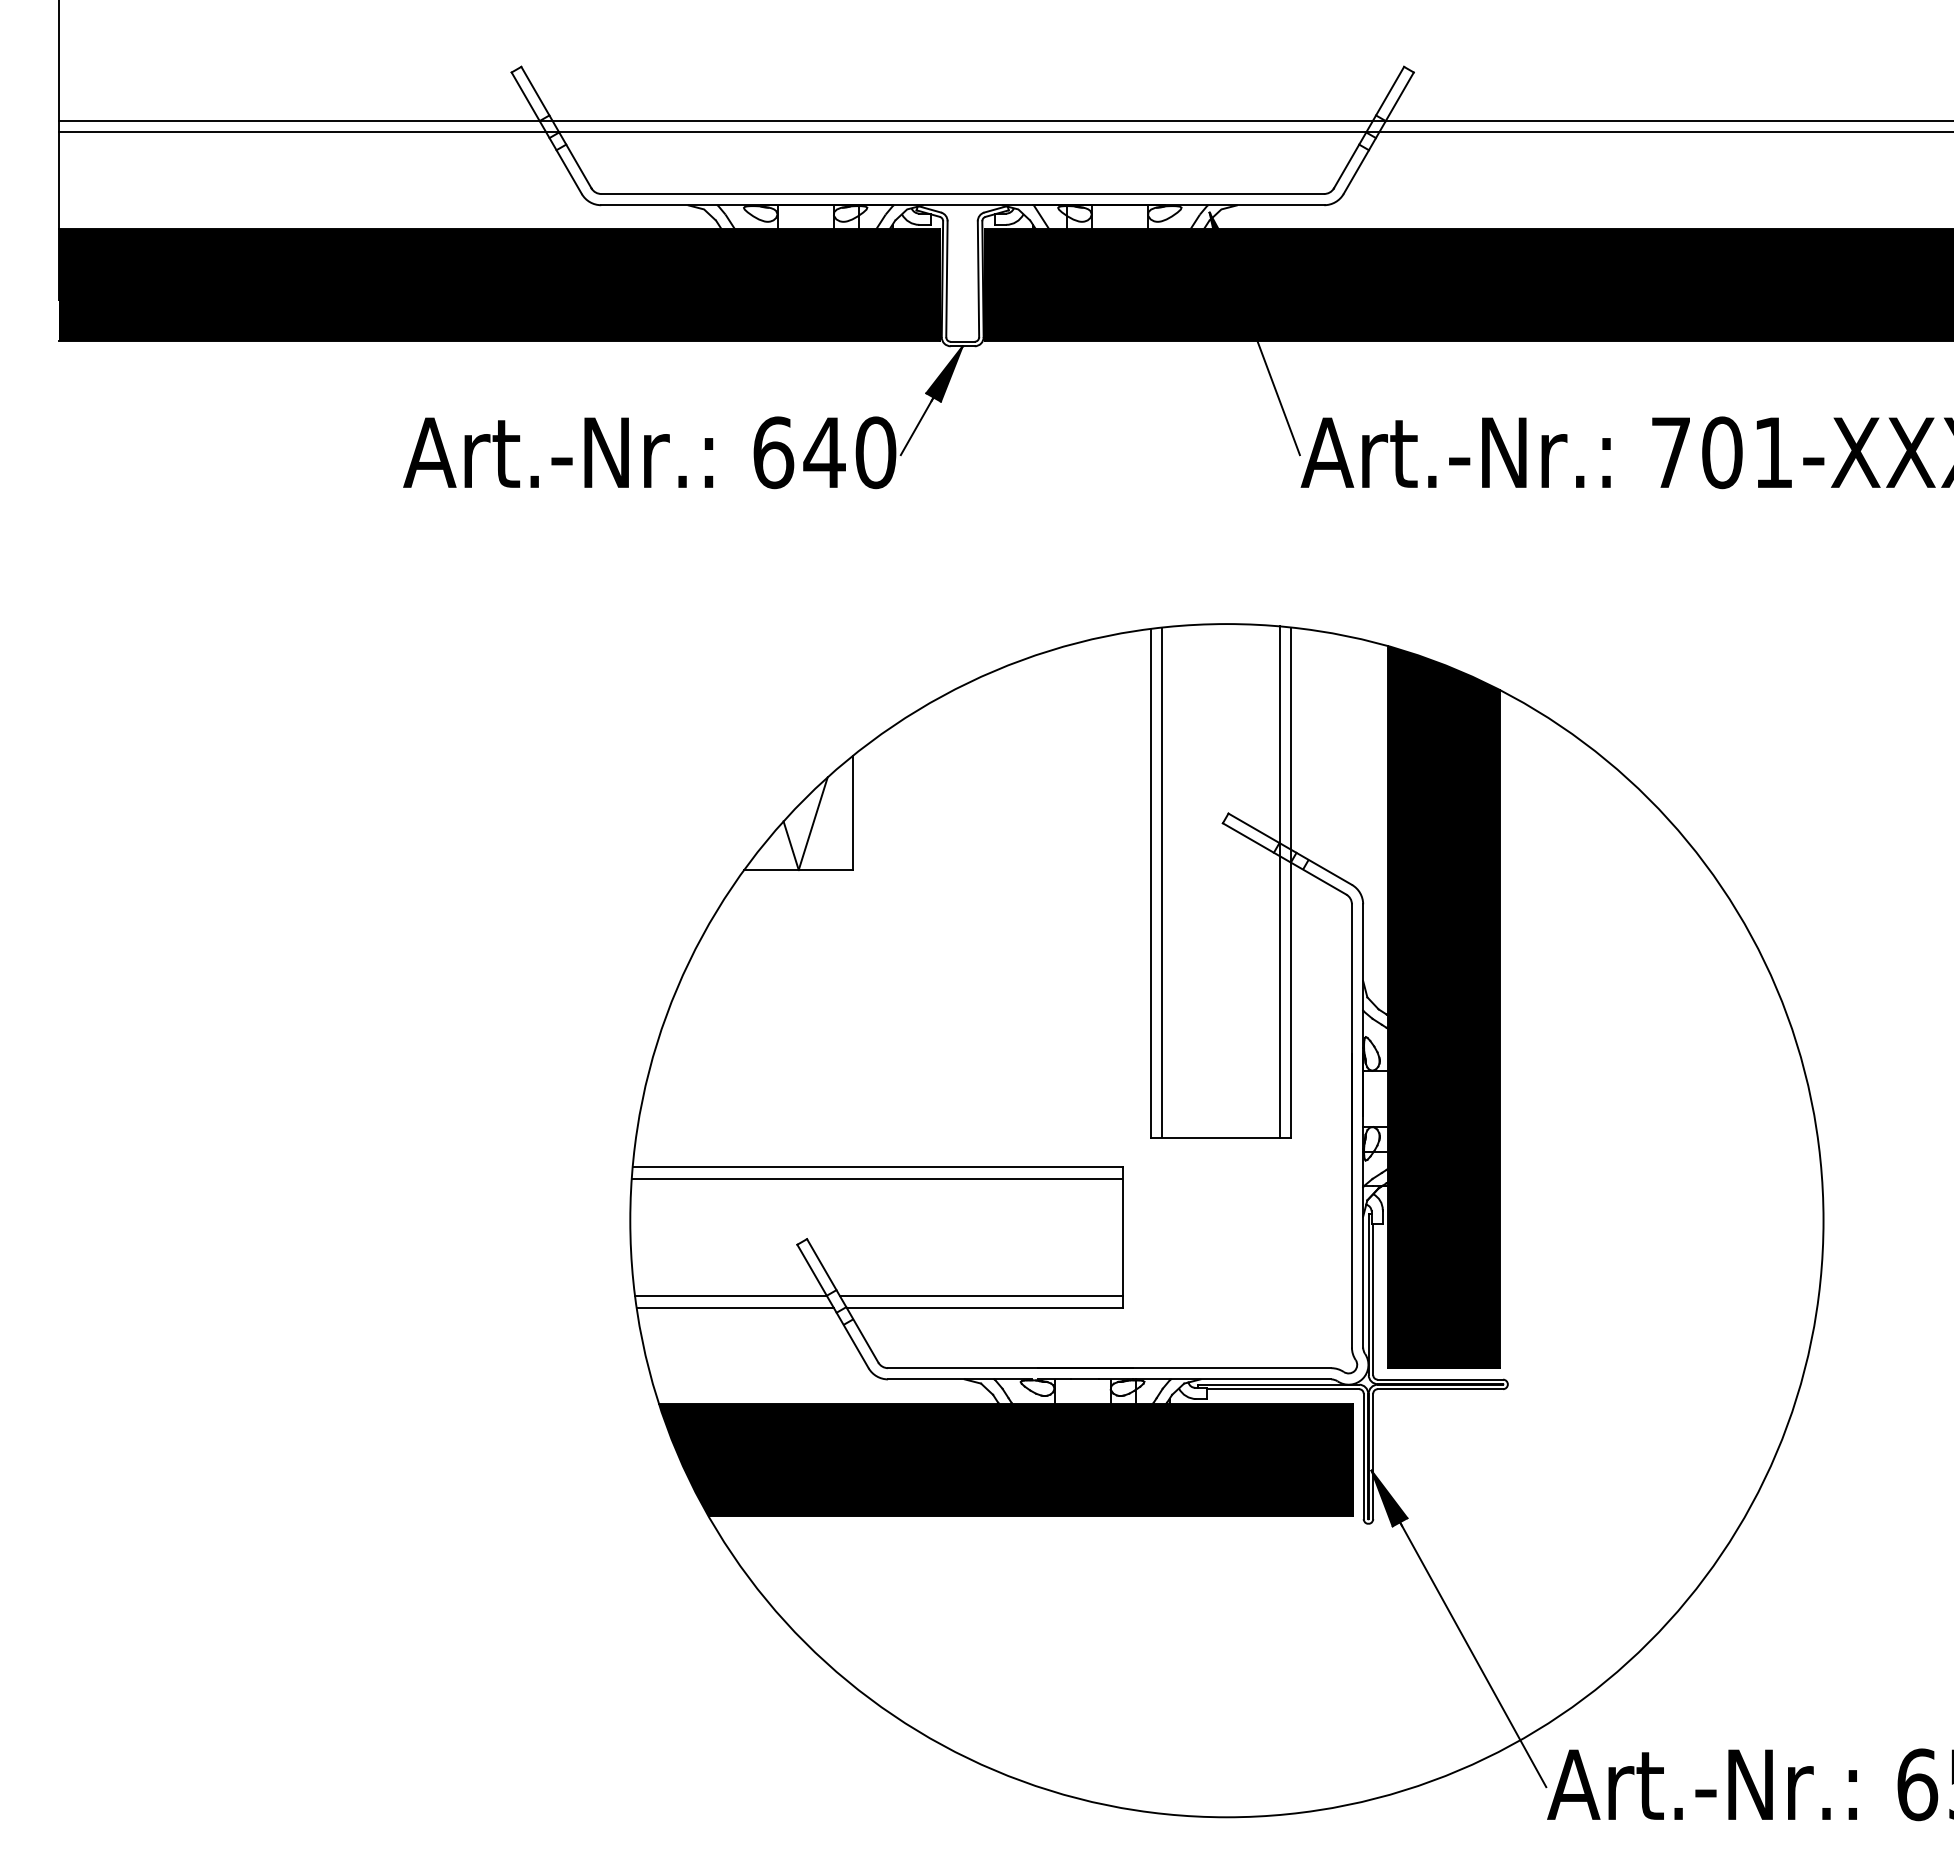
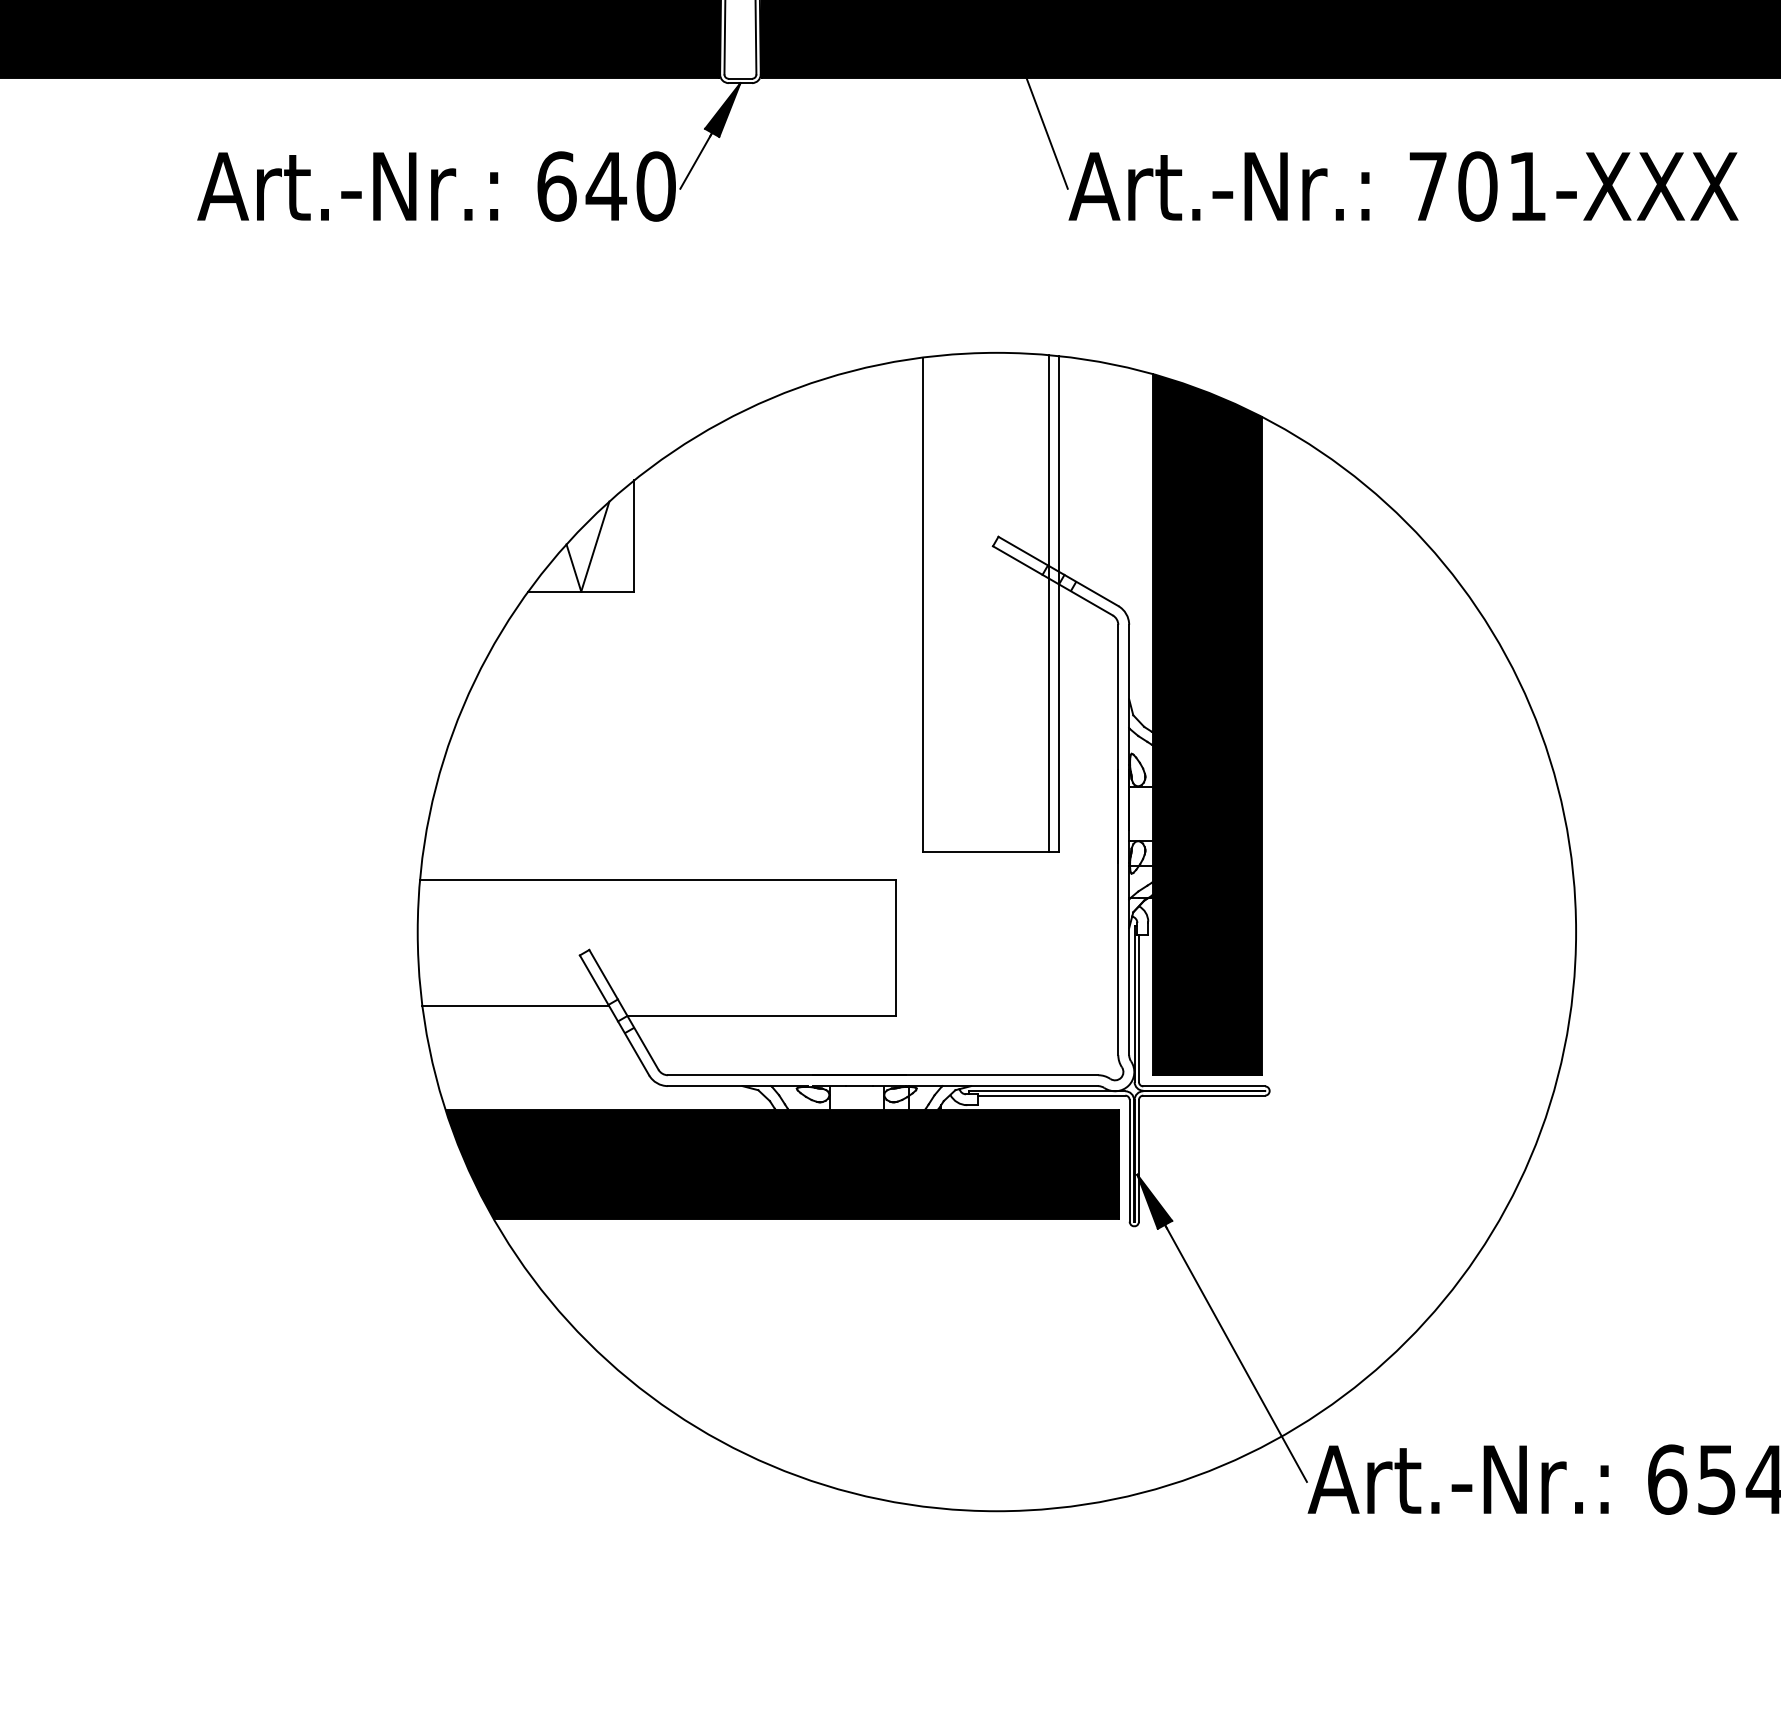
line: (1162, 882) -> (934, 603), removed
line: (876, 1178) -> (656, 891), removed
line: (981, 1296) -> (758, 1005), removed
line: (734, 1307) -> (518, 1016), removed

